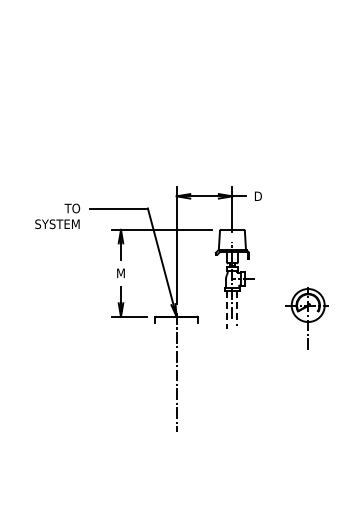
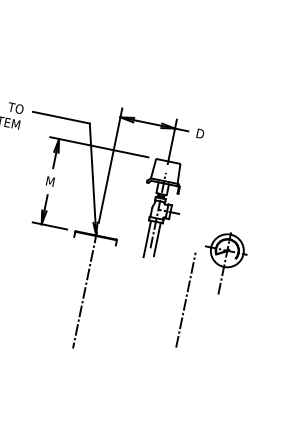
line: (237, 308) -> (157, 239), dashed -> solid
line: (227, 310) -> (147, 239), dashed -> solid
line: (277, 361) -> (185, 299), added

